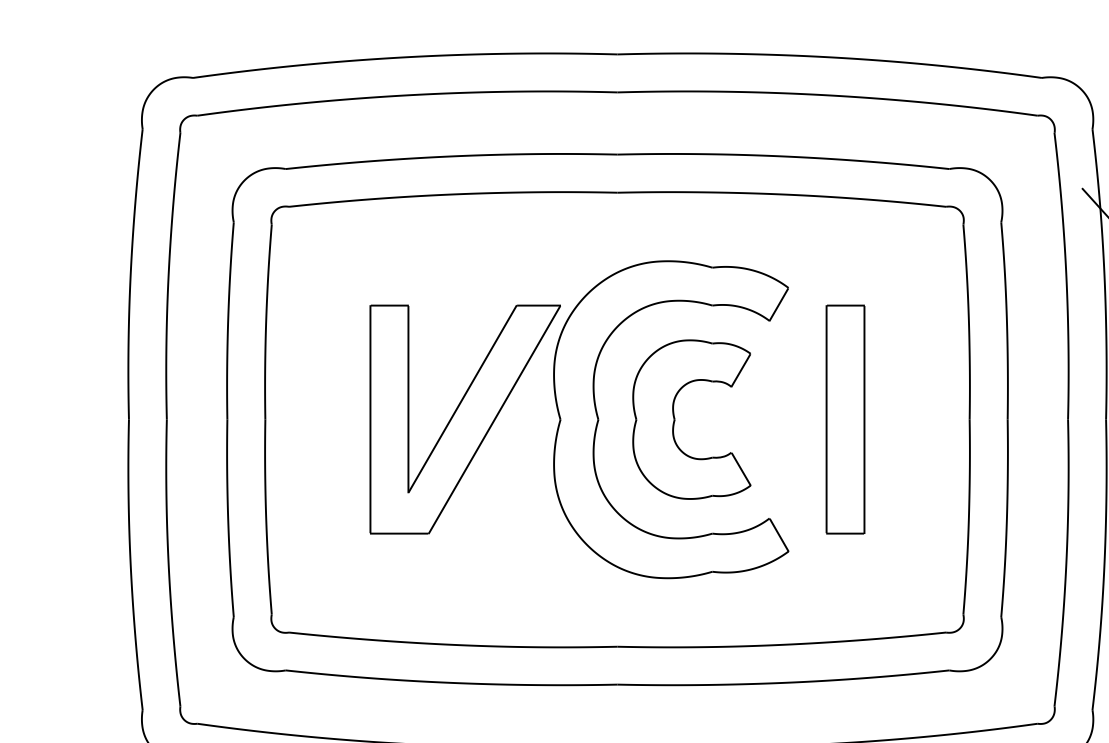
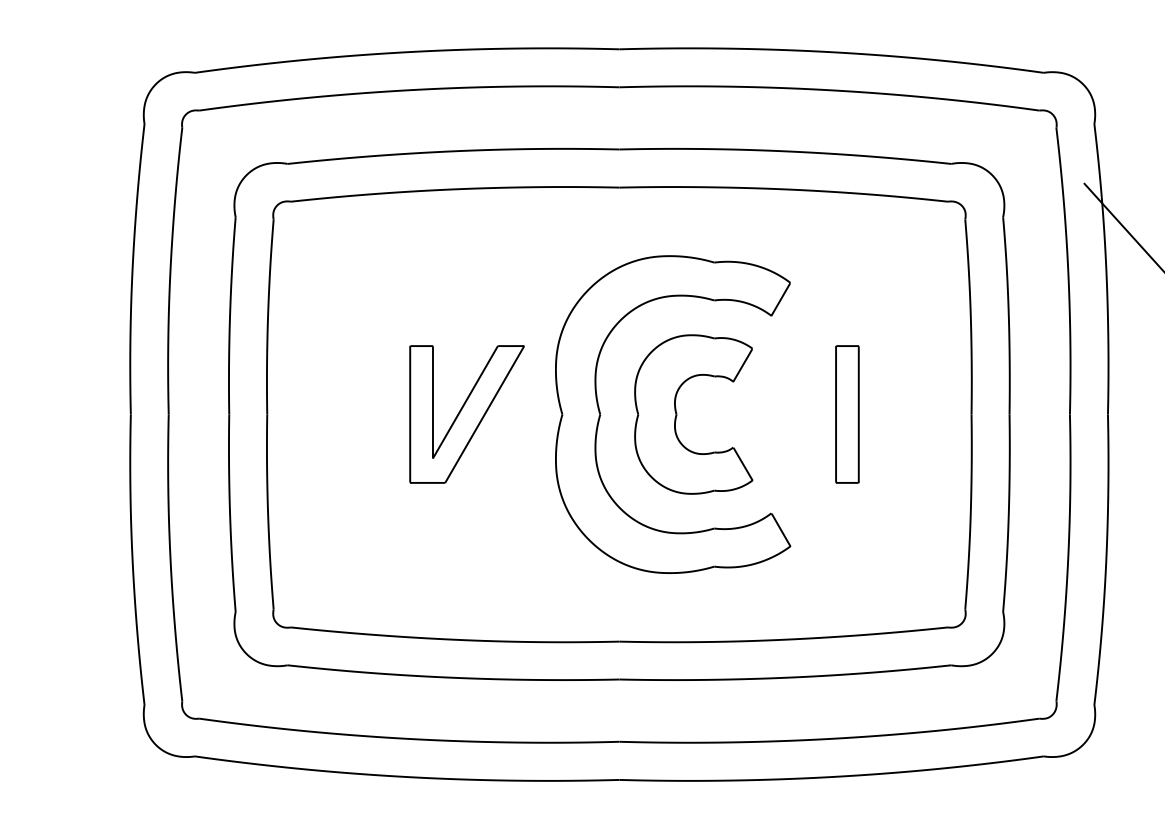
part: (464, 419) -> (466, 414), size x0.6
part: (845, 419) -> (847, 414), size x0.6

